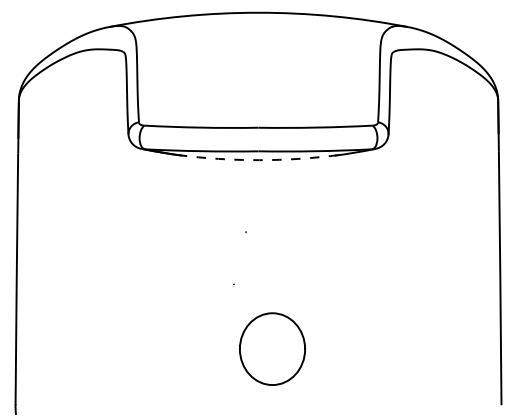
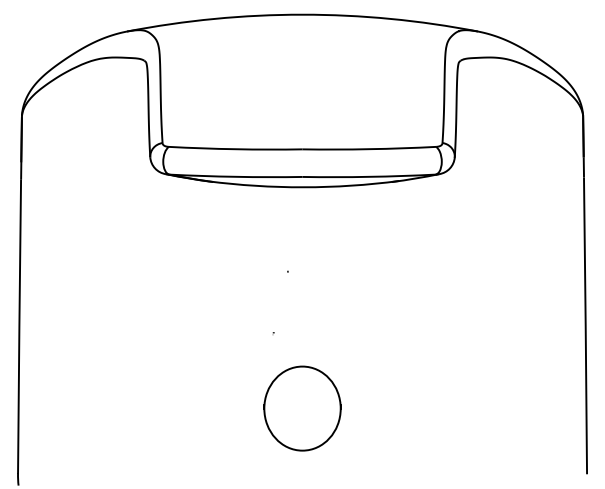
arc: (259, 160) -> (303, 187), dashed -> solid
part: (272, 348) -> (302, 407), moved

